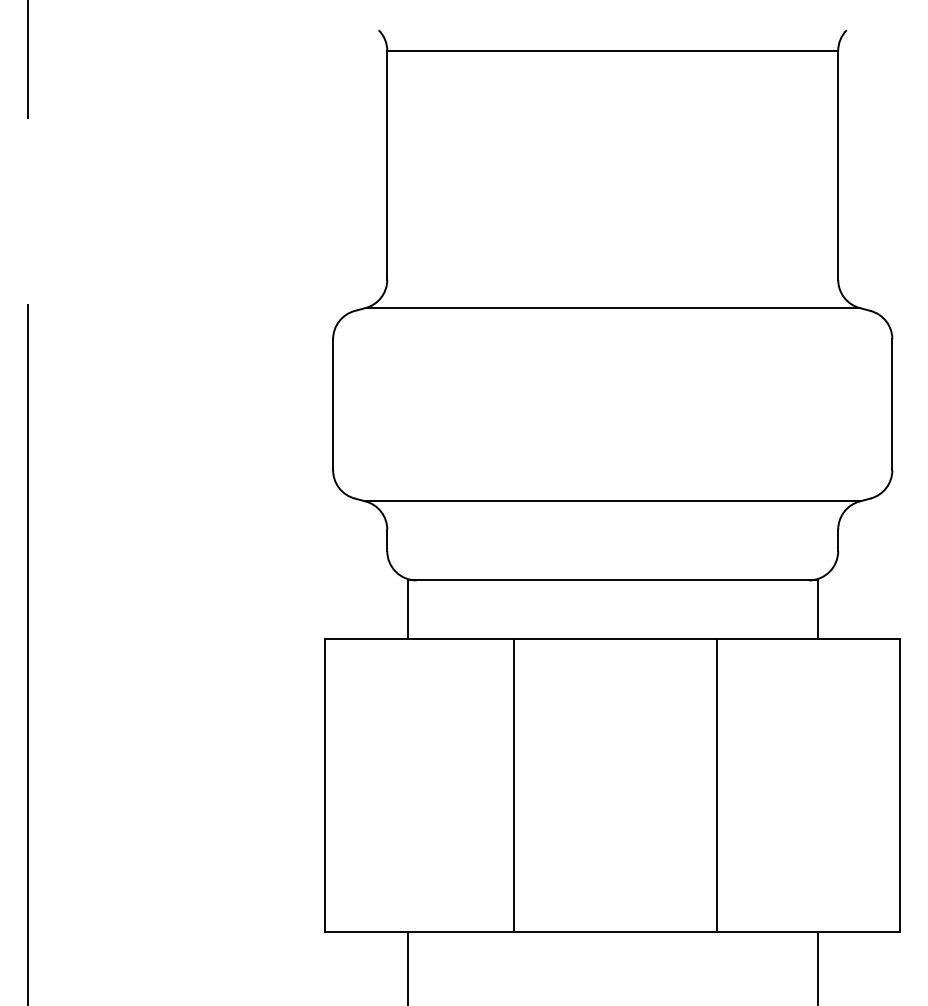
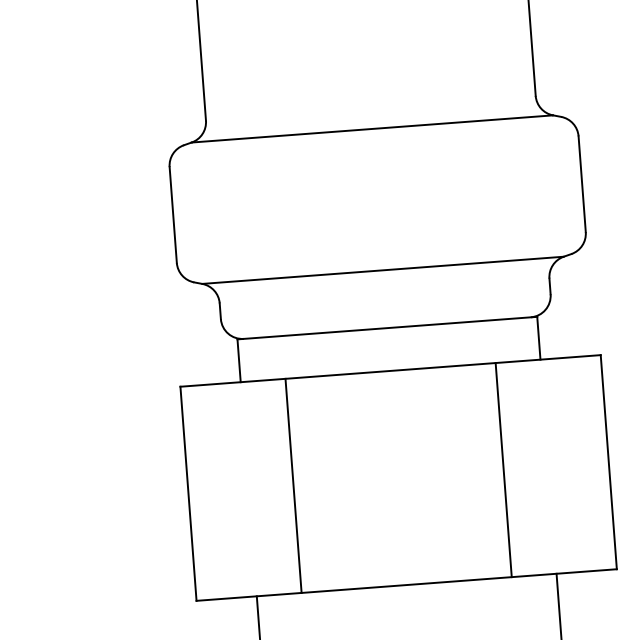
line: (514, 784) -> (293, 485), moved
line: (717, 784) -> (503, 469), moved

